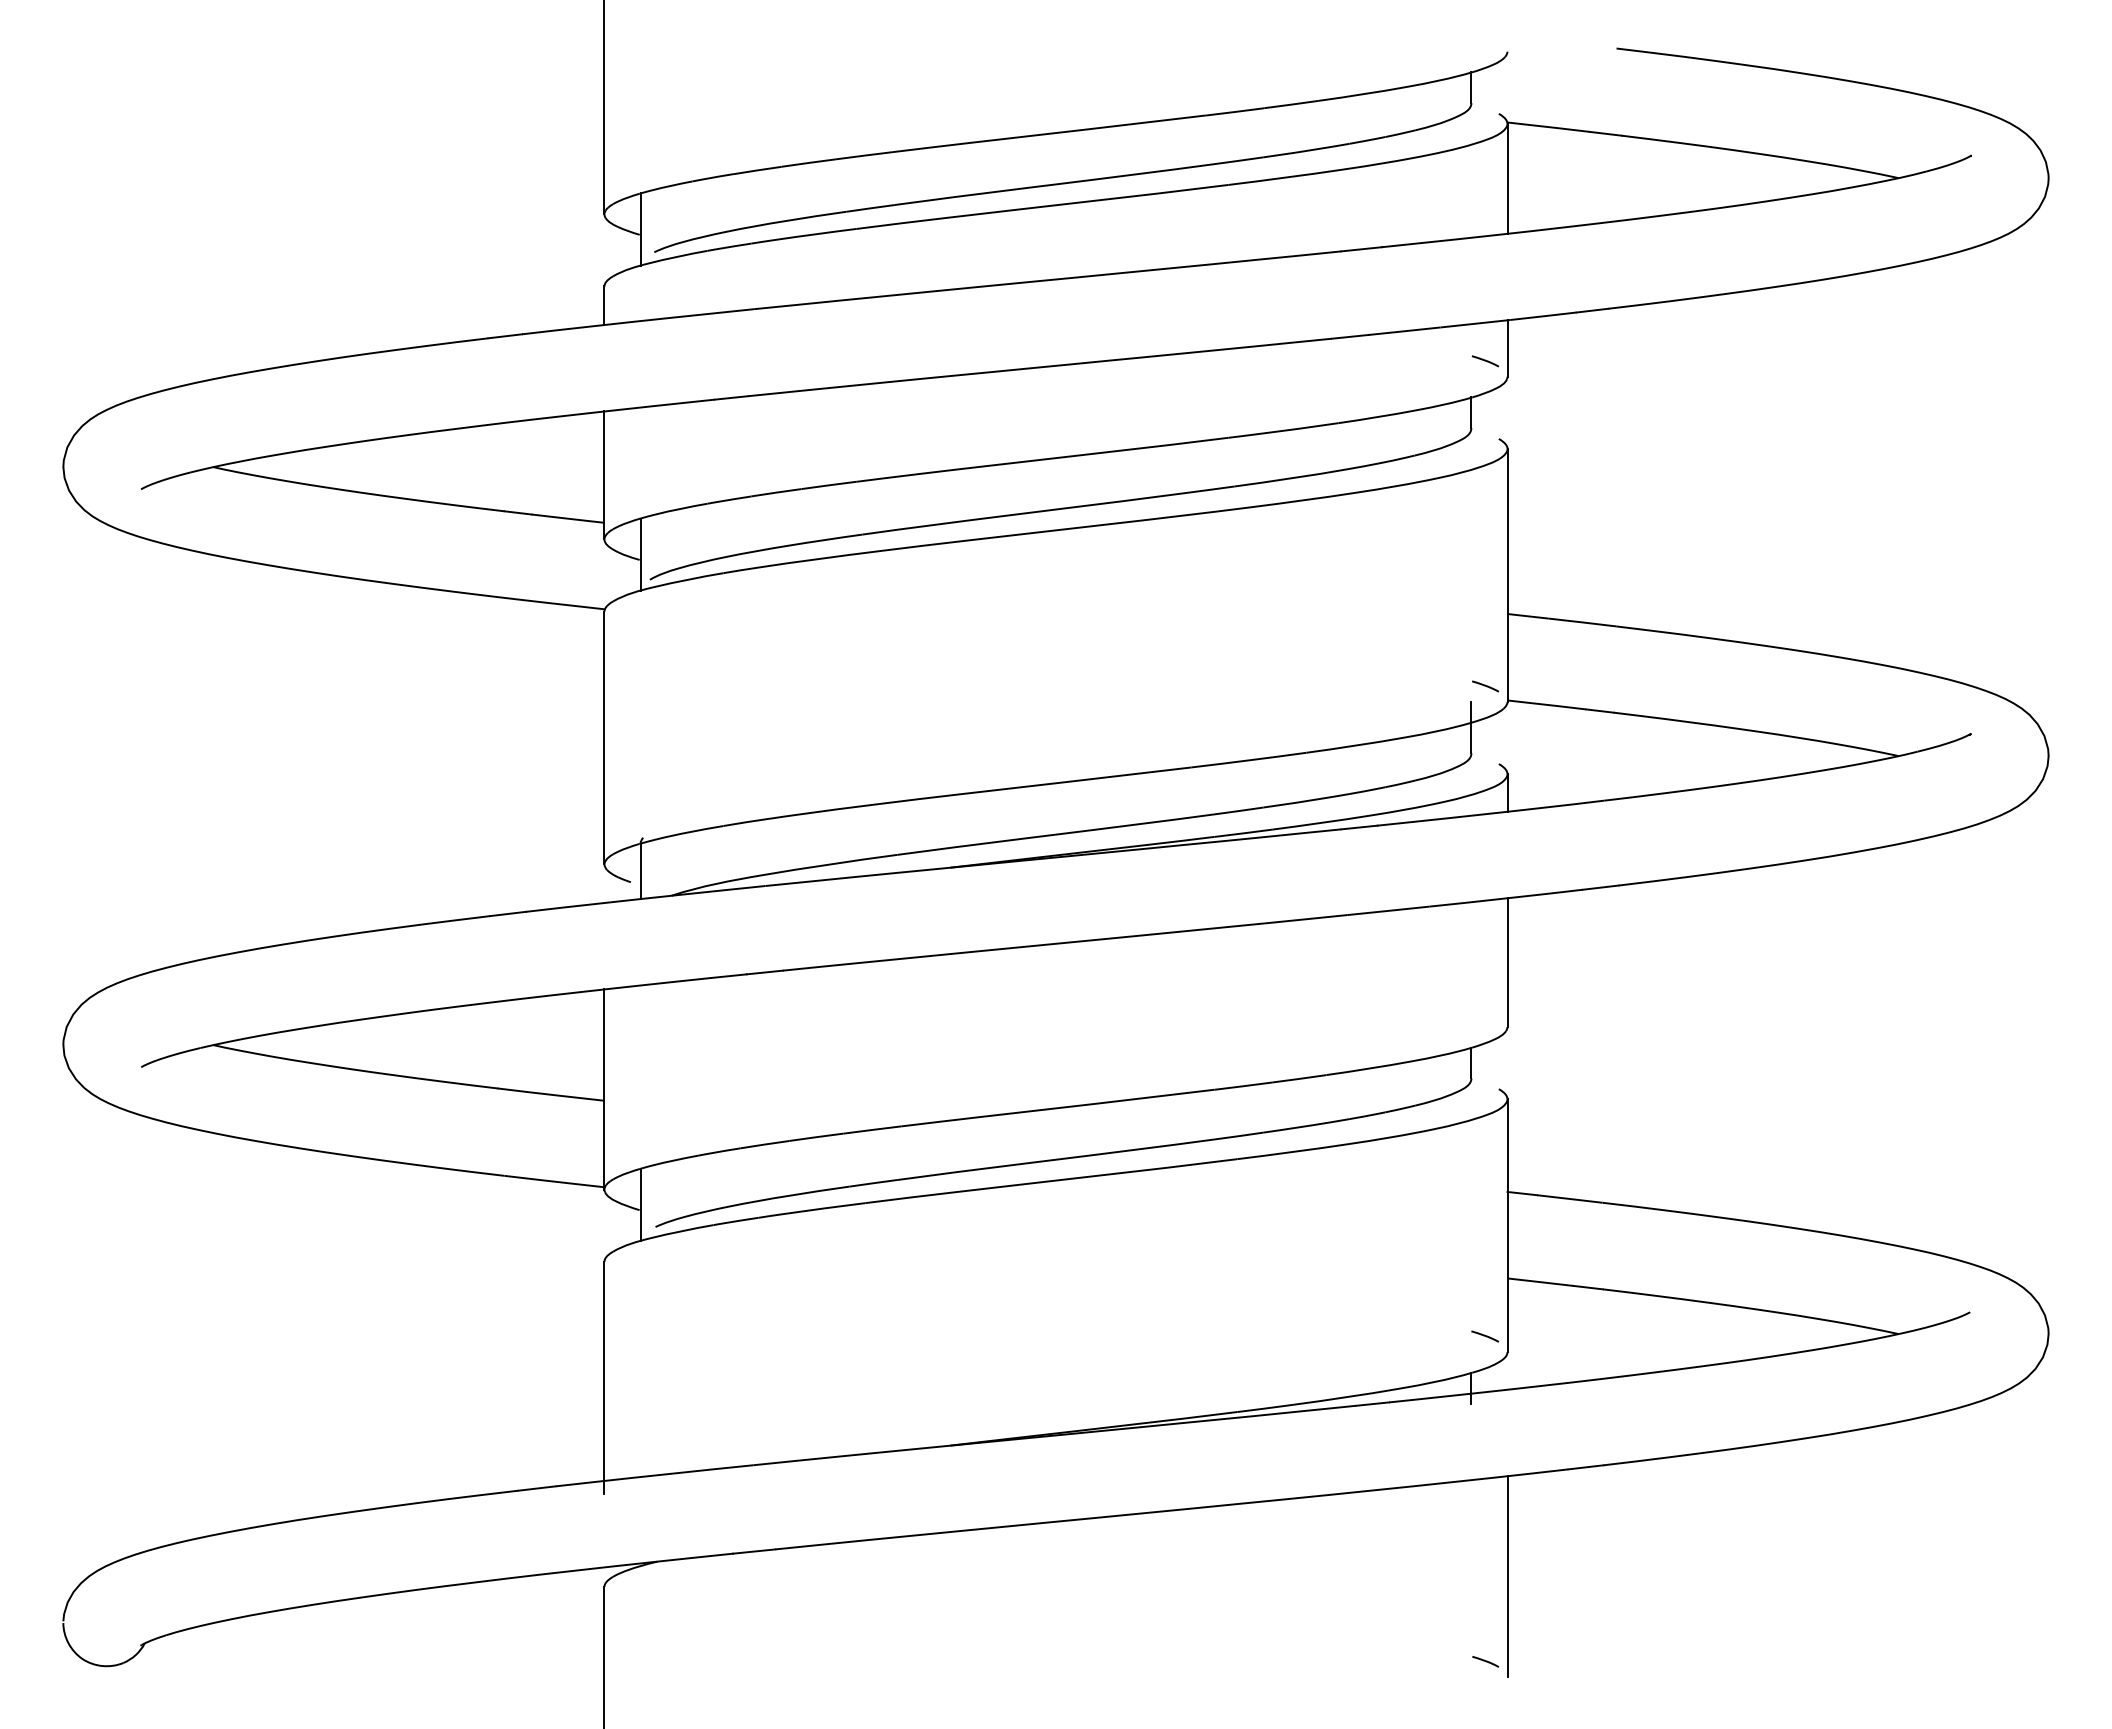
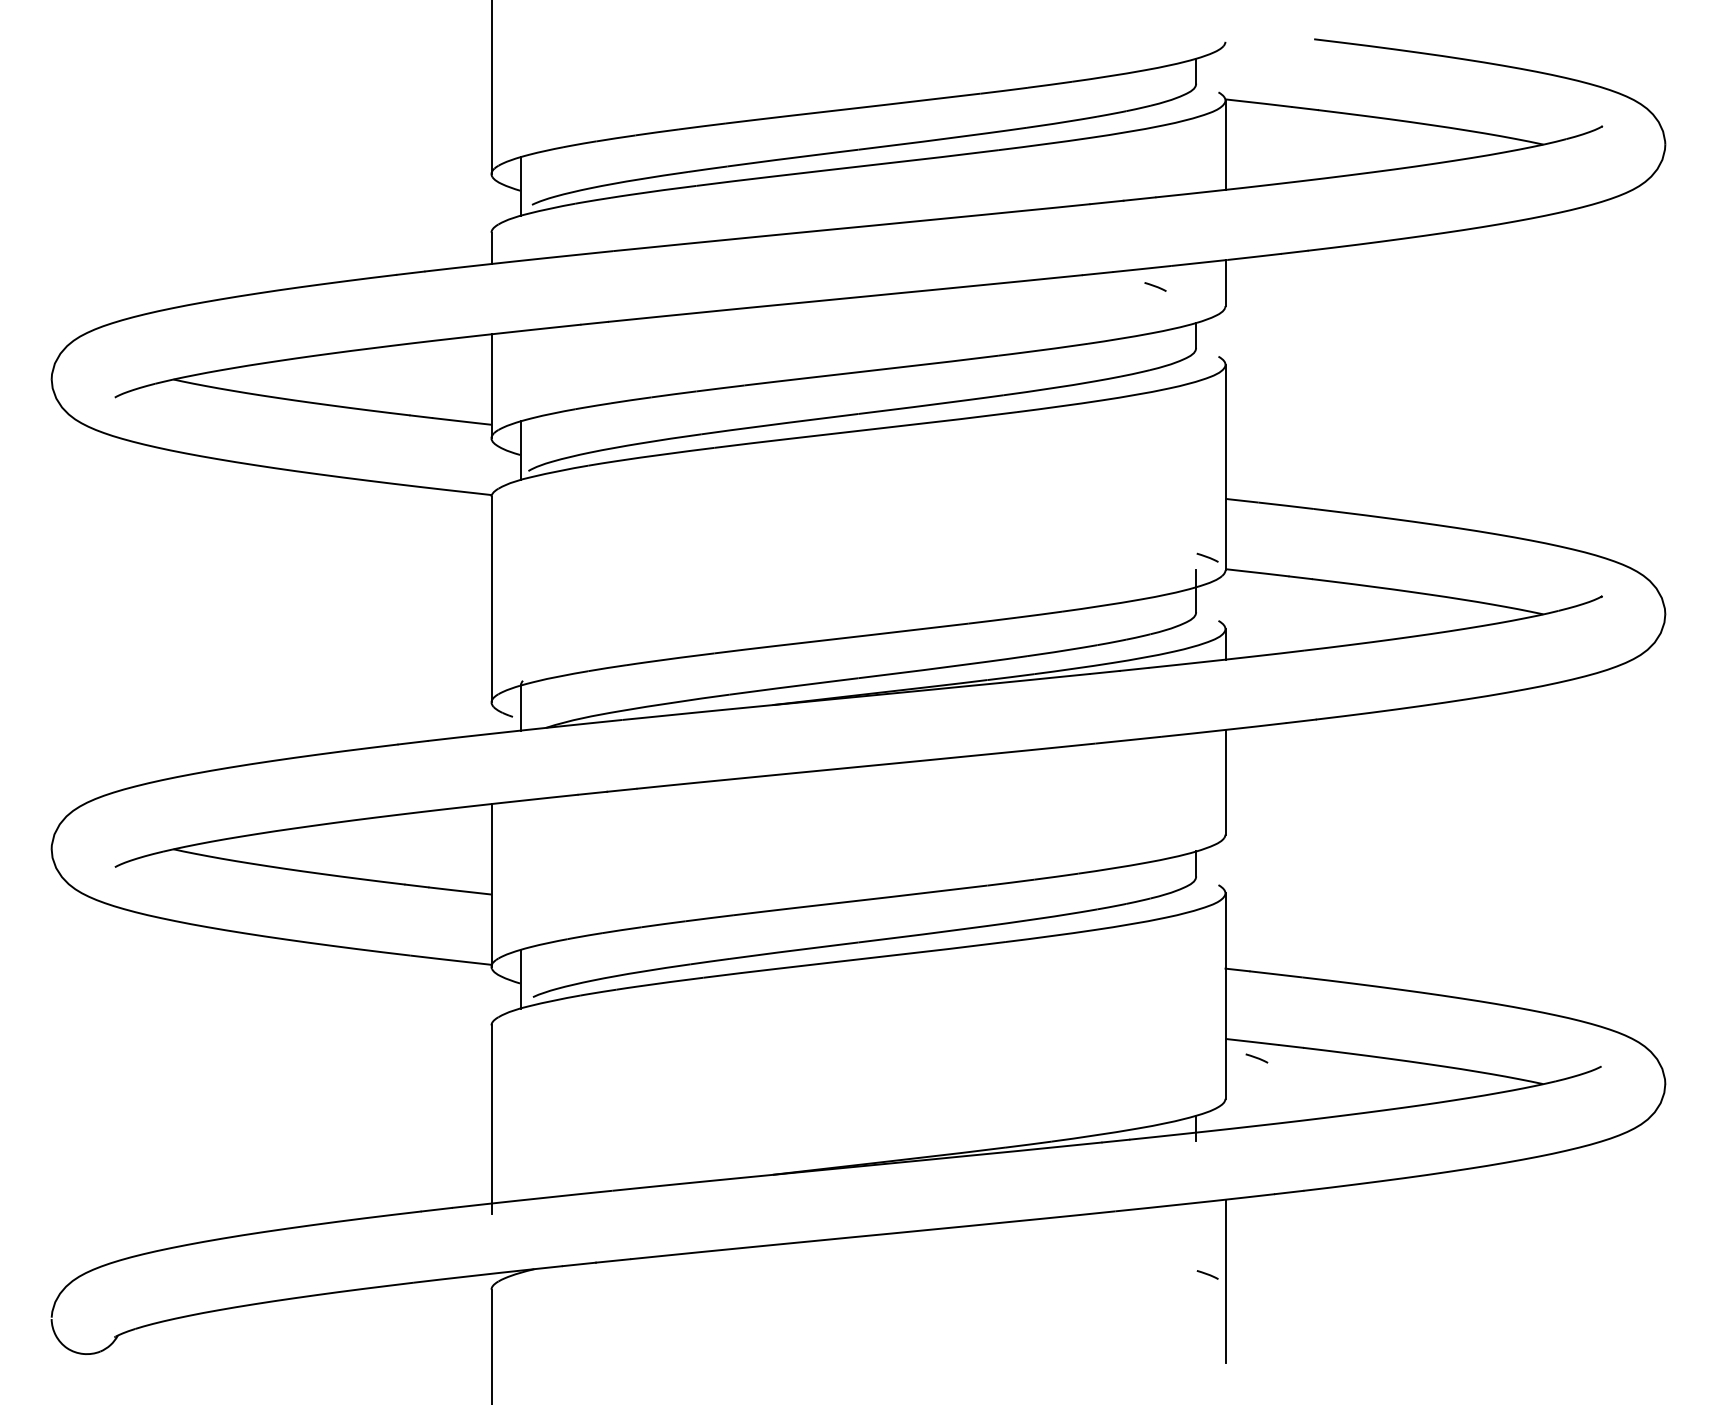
line: (1484, 361) -> (1154, 287), moved
line: (1485, 1336) -> (1257, 1058), moved
line: (1485, 1661) -> (1207, 1274), moved

